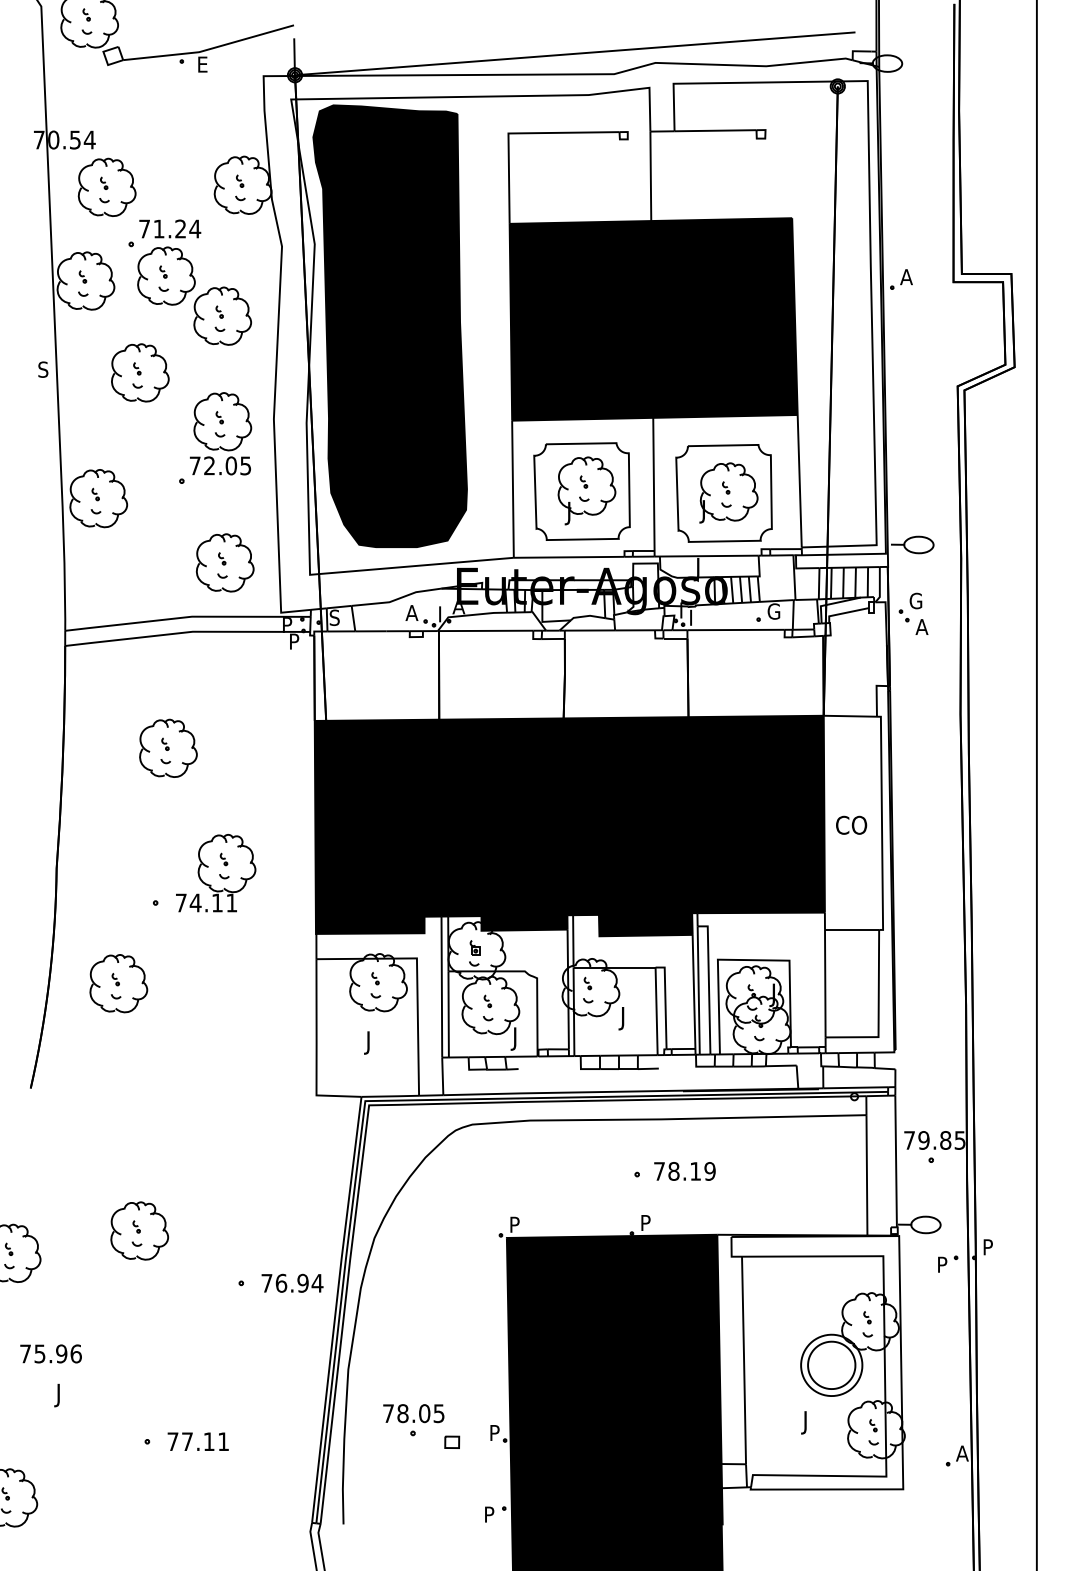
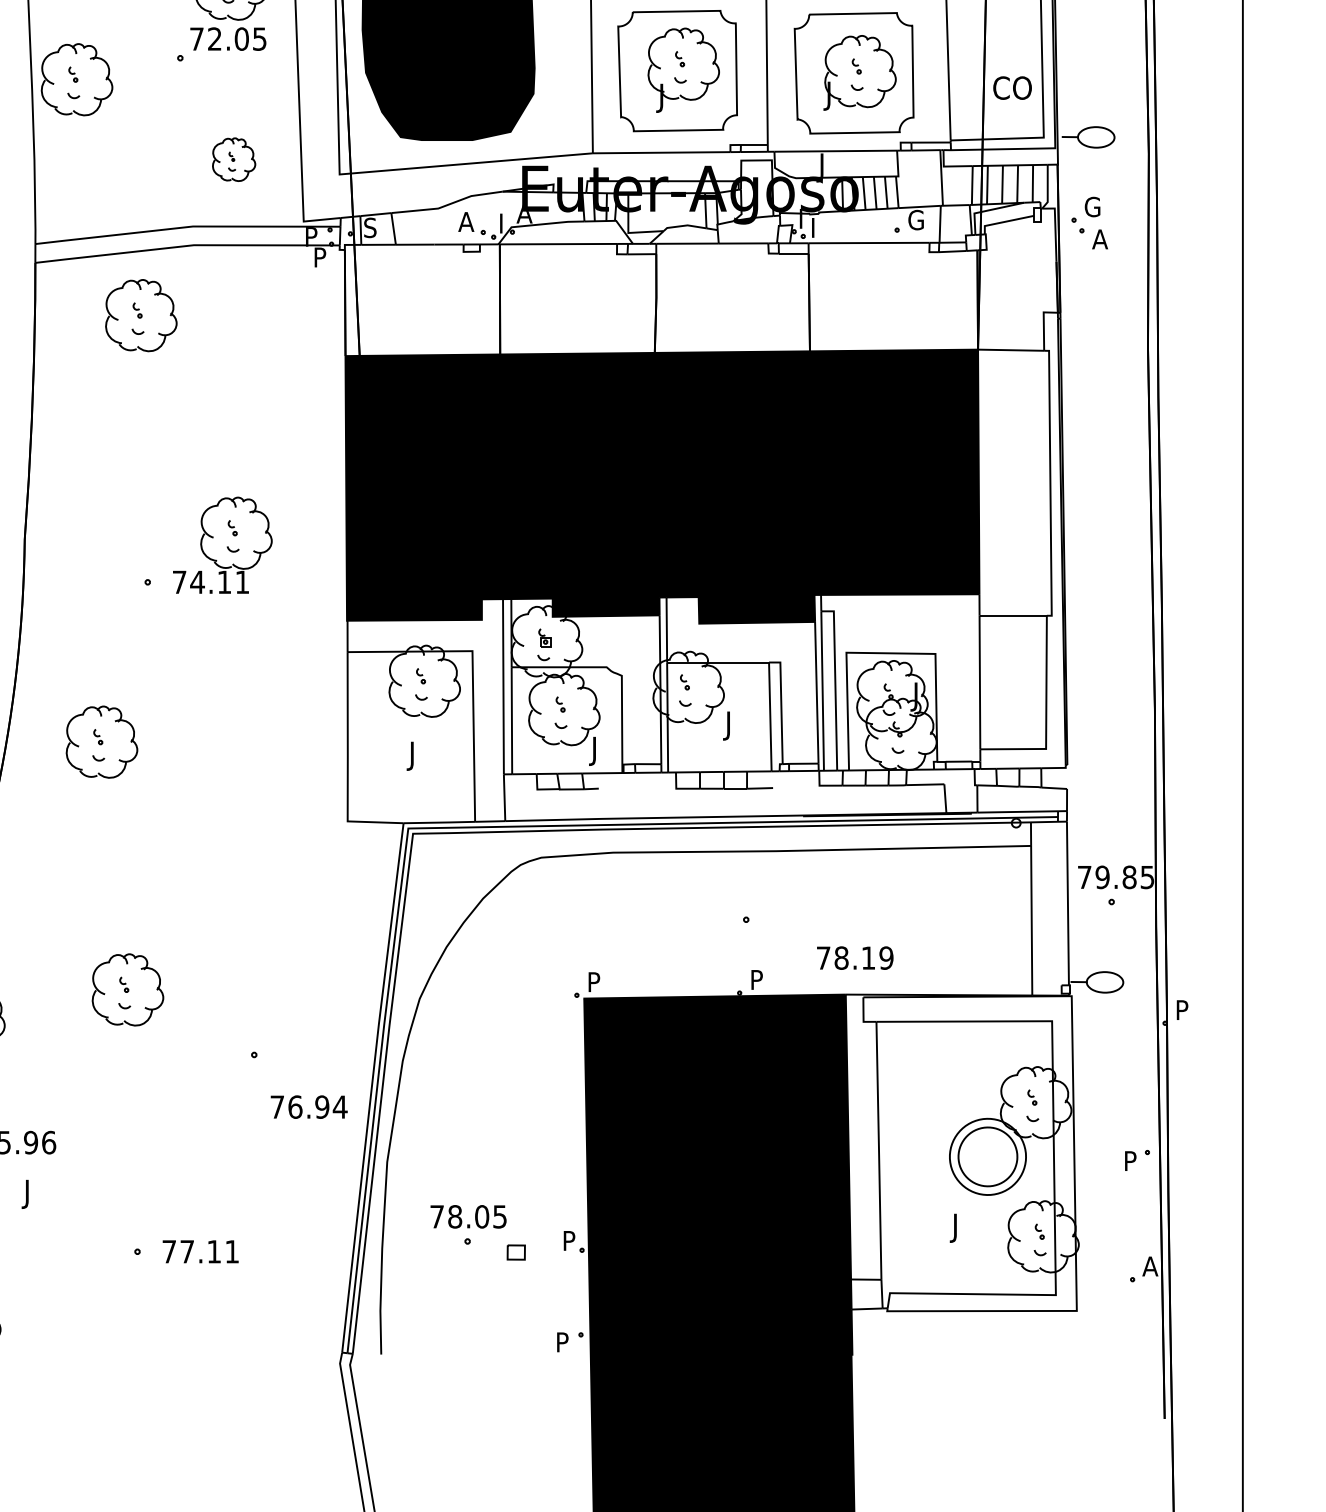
part: (224, 562) -> (233, 159), size x0.6
part: (168, 747) -> (141, 314), moved
text: (851, 824) -> (1012, 87), moved
part: (118, 983) -> (101, 741), moved
text: (684, 1171) -> (854, 958), moved
part: (948, 1263) -> (1138, 1159), moved
text: (292, 1282) -> (309, 1106), moved

